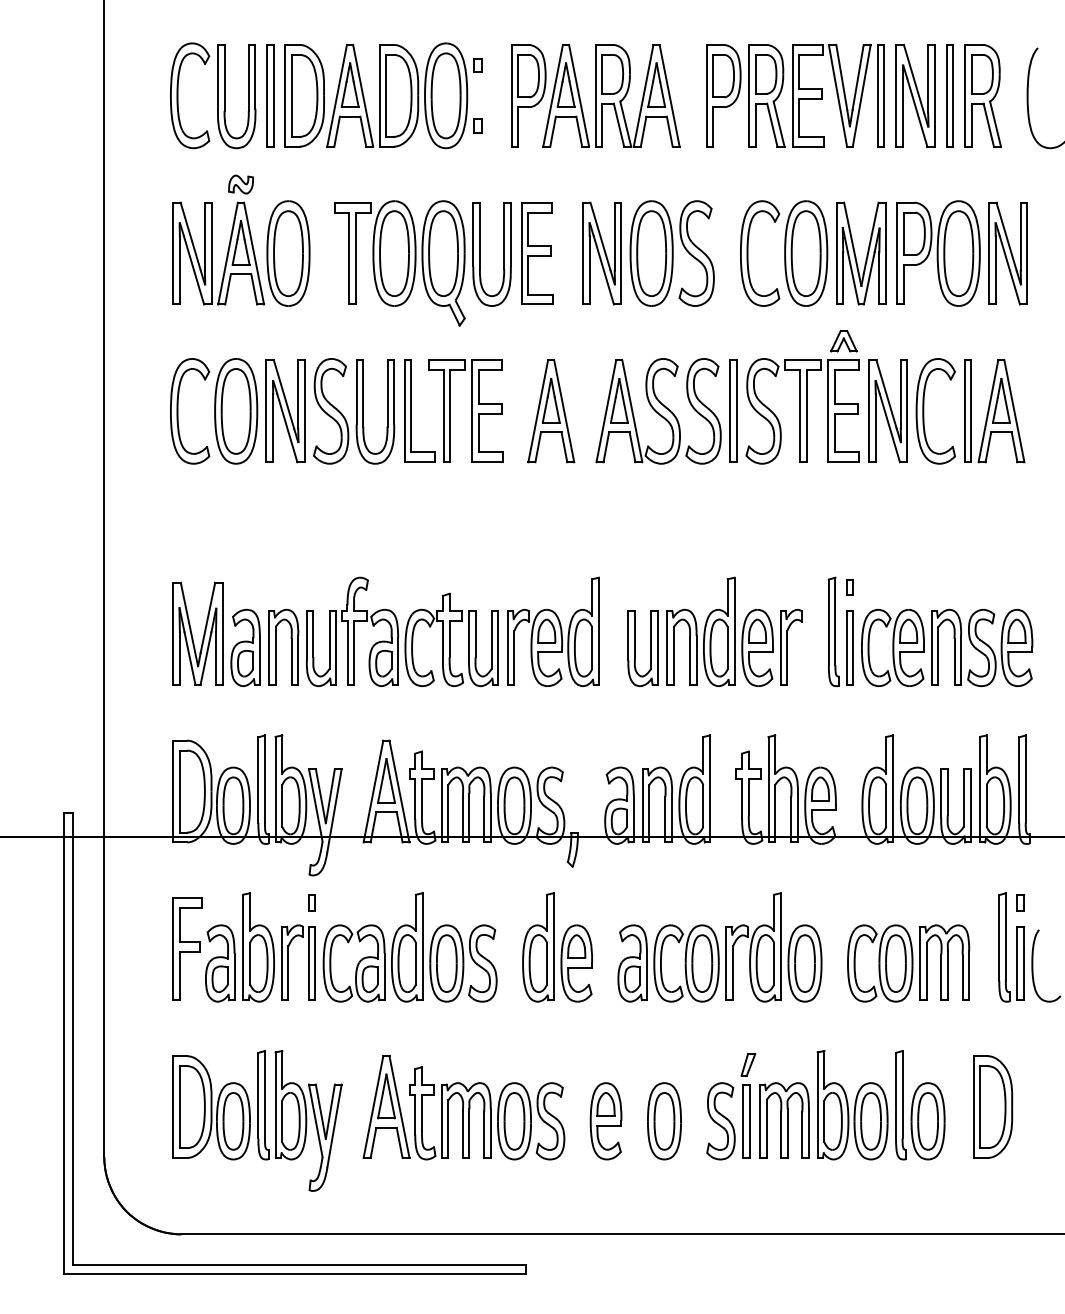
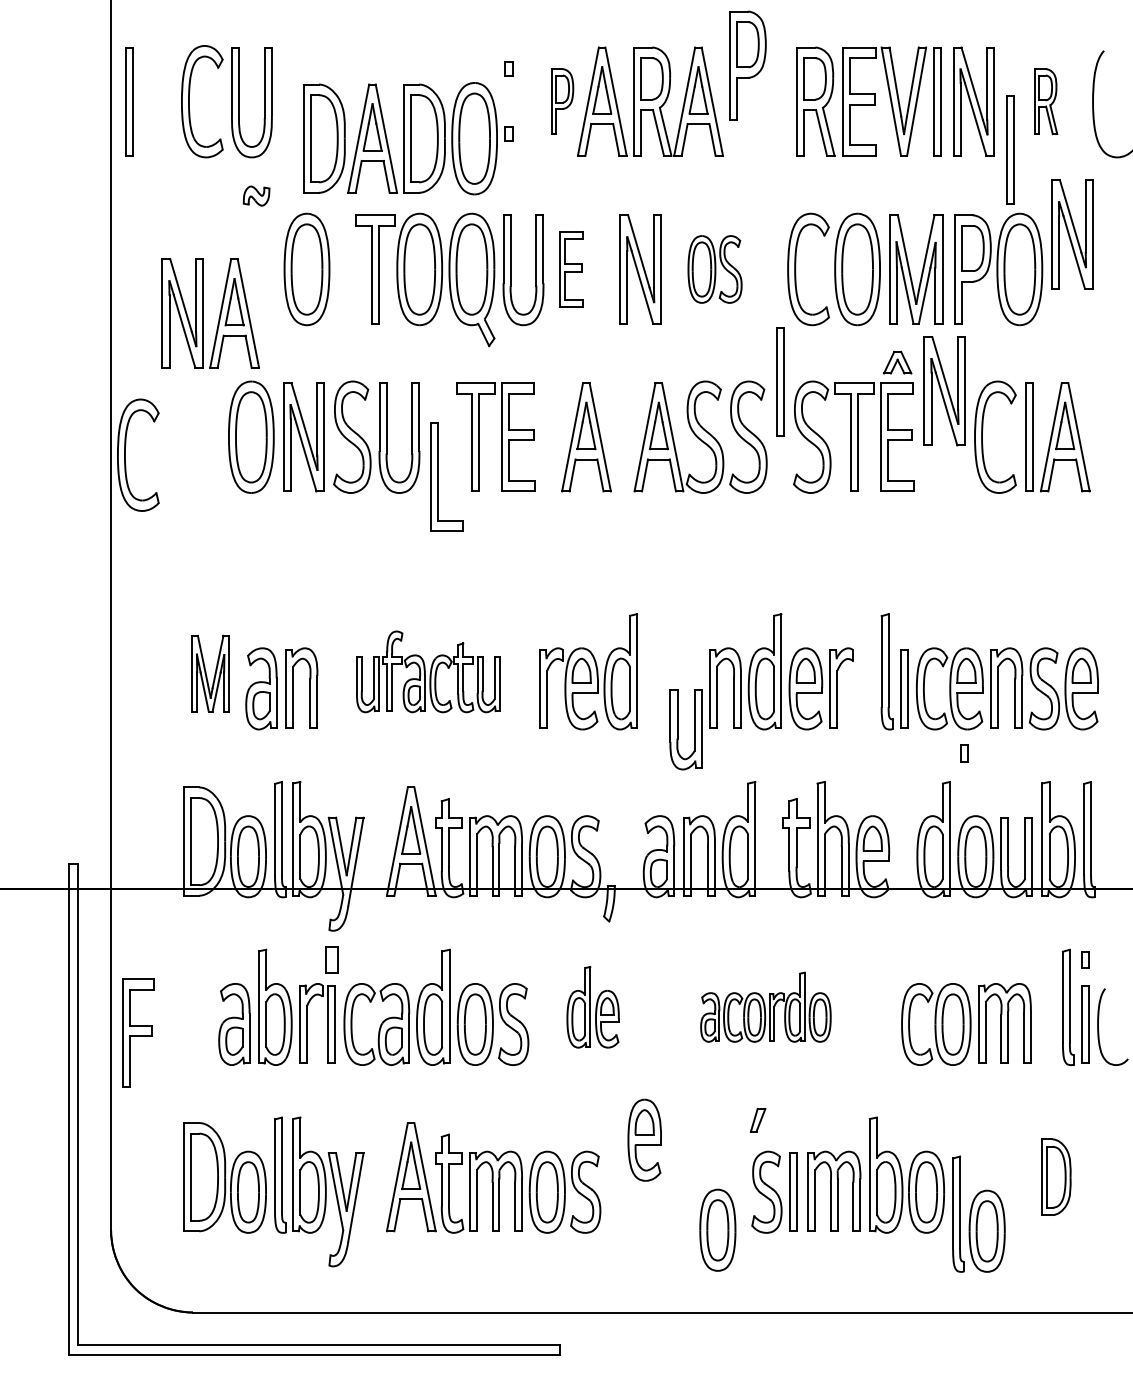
part: (270, 95) -> (129, 101), moved
part: (376, 95) -> (400, 138), moved
part: (528, 95) -> (562, 101), size x0.6
part: (723, 95) -> (747, 65), moved
part: (949, 95) -> (1010, 149), moved
part: (982, 95) -> (1045, 101), size x0.6
part: (211, 253) -> (203, 313), moved
part: (537, 253) -> (571, 269), size x0.7
part: (671, 253) -> (714, 269), size x0.6
part: (1008, 253) -> (1072, 234), moved
part: (178, 410) -> (125, 454), moved
part: (412, 410) -> (438, 476), moved
part: (733, 410) -> (780, 381), moved
part: (887, 411) -> (944, 391), moved
part: (850, 587) -> (964, 753), moved
part: (401, 631) -> (427, 671), size x0.7
part: (197, 633) -> (210, 673), size x0.7
part: (635, 648) -> (678, 729), moved
part: (311, 902) -> (331, 959), size x1.6
part: (556, 946) -> (592, 1006), size x0.7
part: (719, 946) -> (765, 1006), size x0.6
part: (187, 948) -> (138, 1032), moved
part: (748, 1065) -> (758, 1120), moved
part: (919, 1104) -> (978, 1213), moved
part: (993, 1107) -> (1056, 1177), size x0.7
part: (605, 1120) -> (644, 1139), moved
part: (664, 1120) -> (717, 1229), moved

